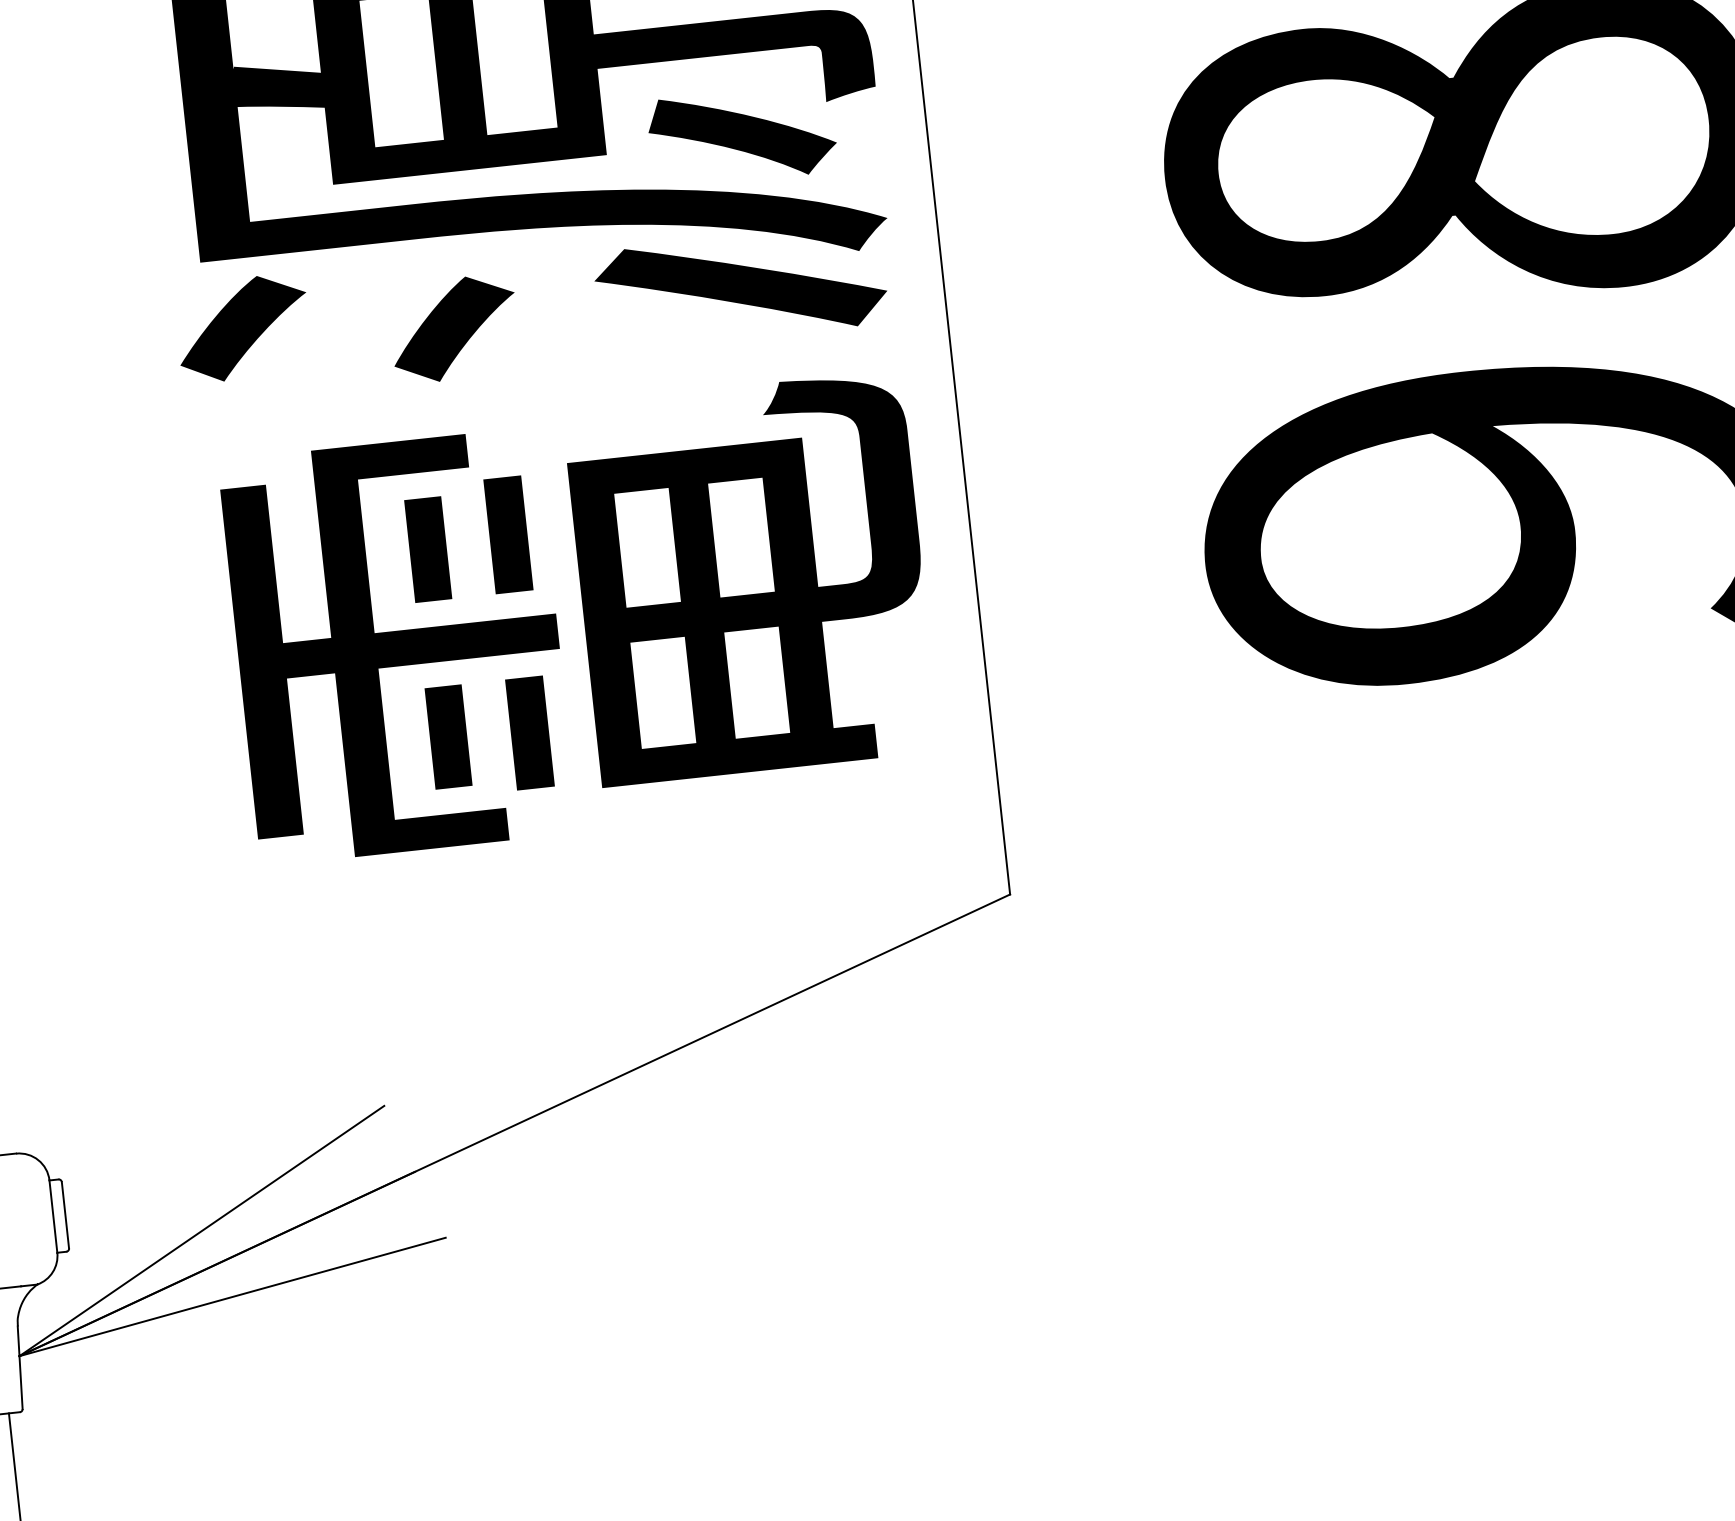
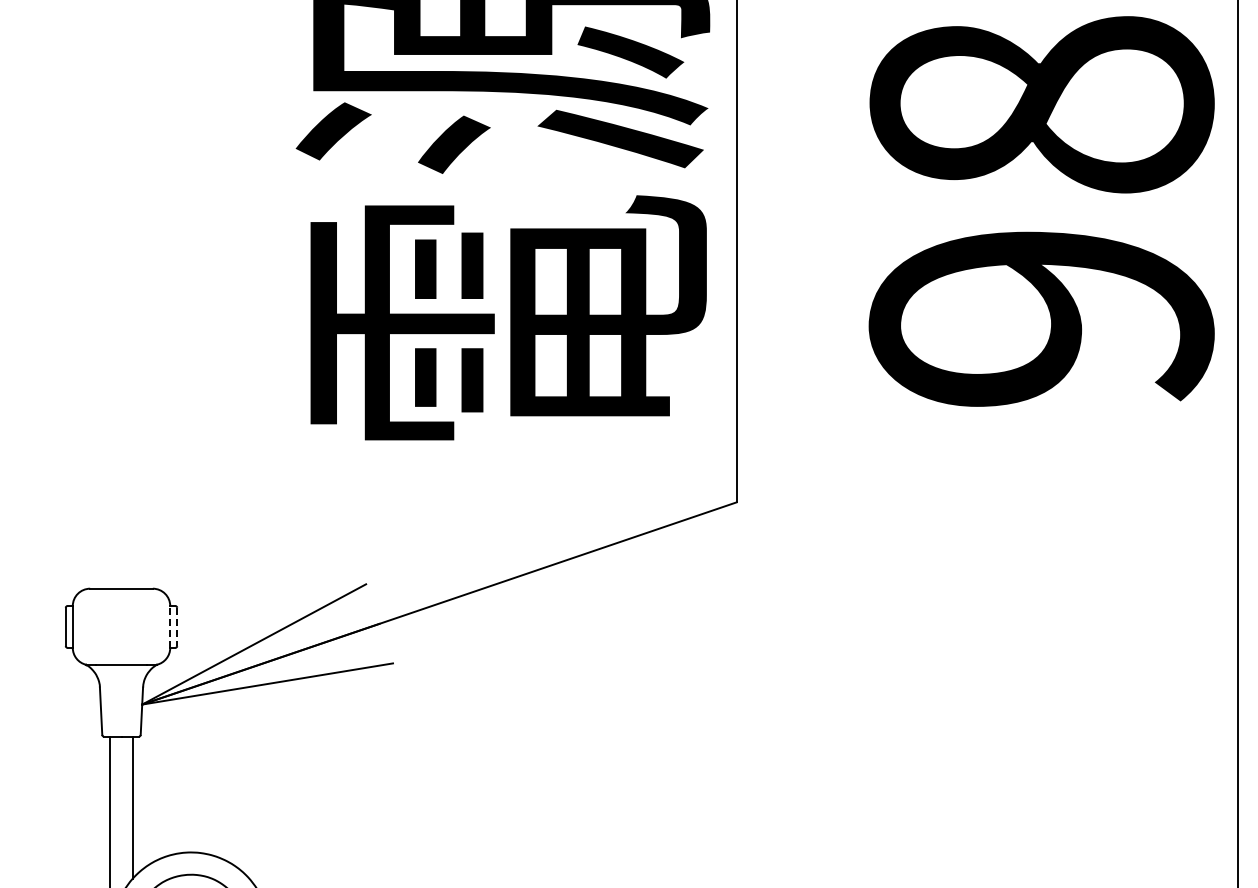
line: (53, 1215) -> (170, 626), solid -> dashed
line: (66, 1216) -> (177, 627), solid -> dashed

